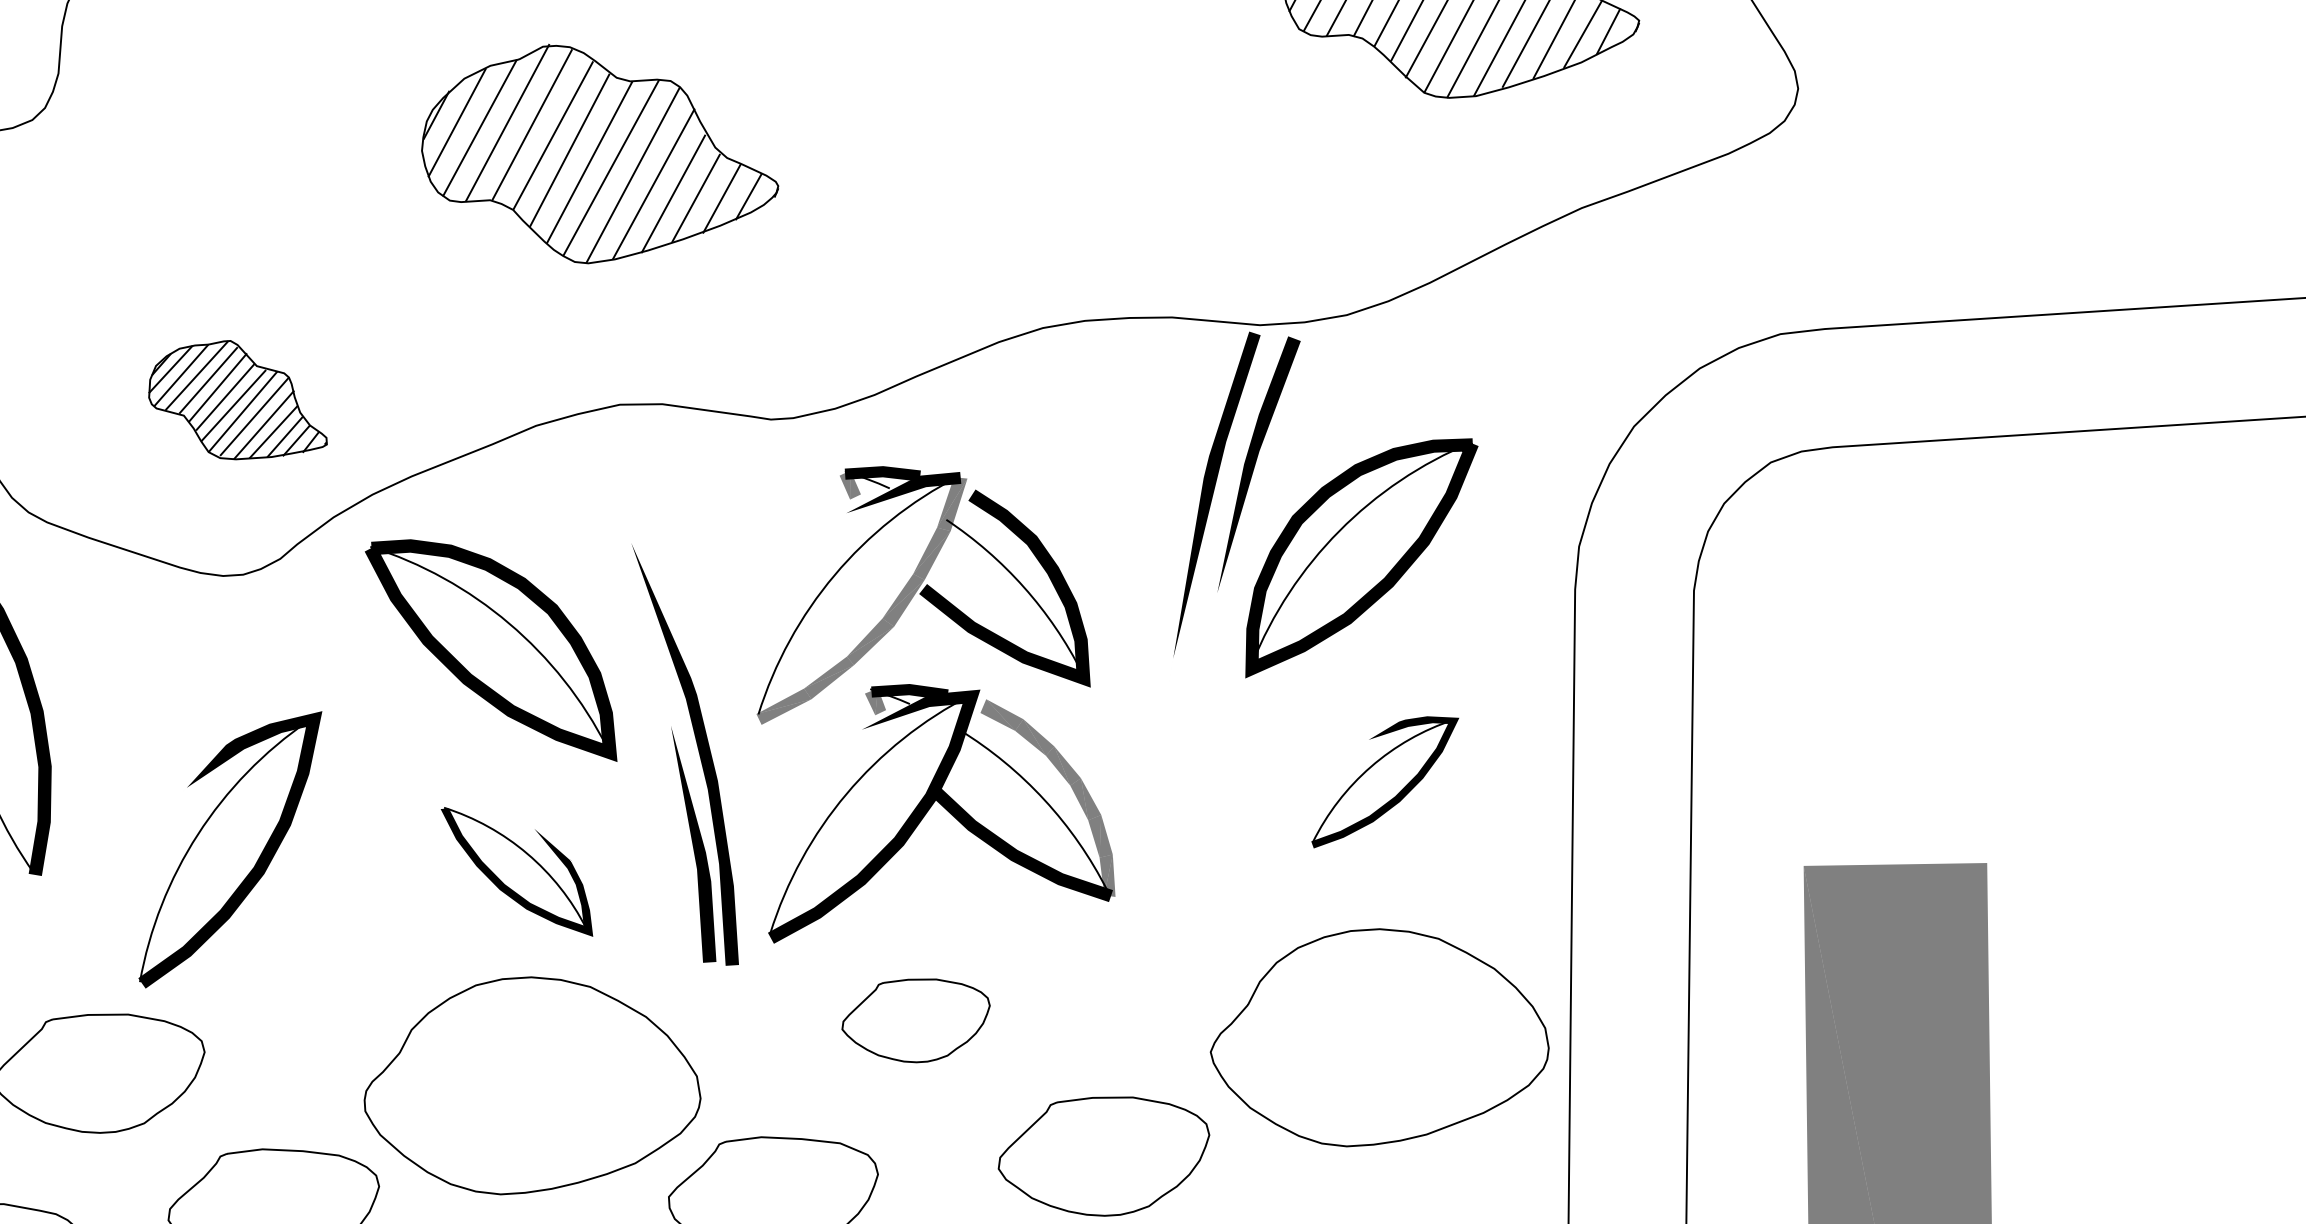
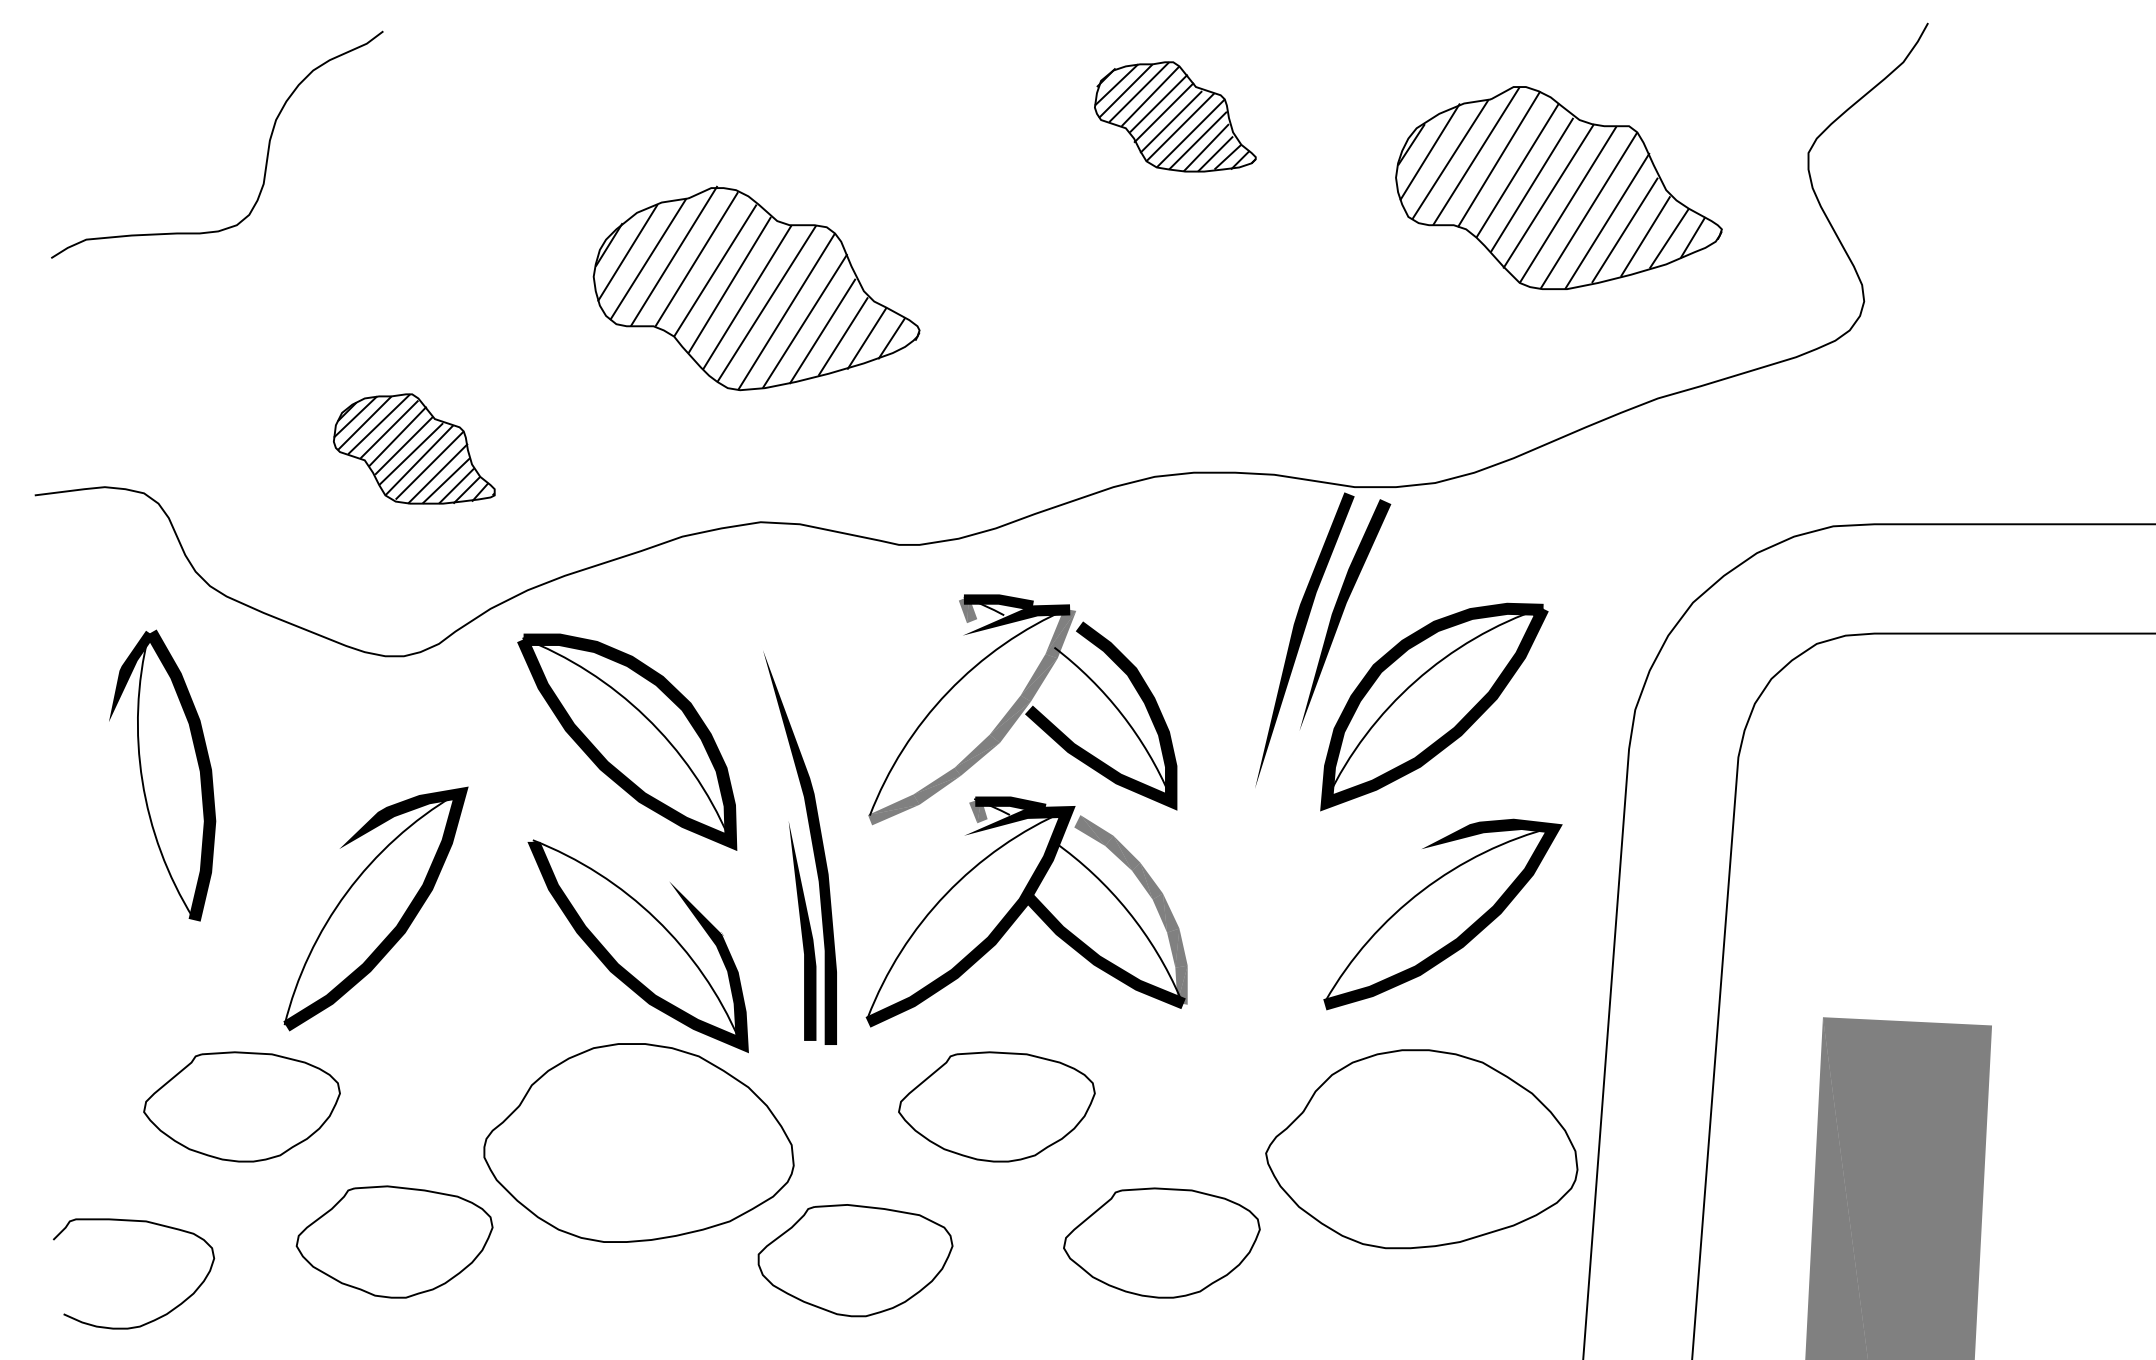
part: (236, 399) -> (414, 448), moved
part: (1384, 781) -> (1442, 914), size x1.67
part: (516, 872) -> (637, 946), size x1.67
part: (915, 1020) -> (996, 1106), size x1.43

